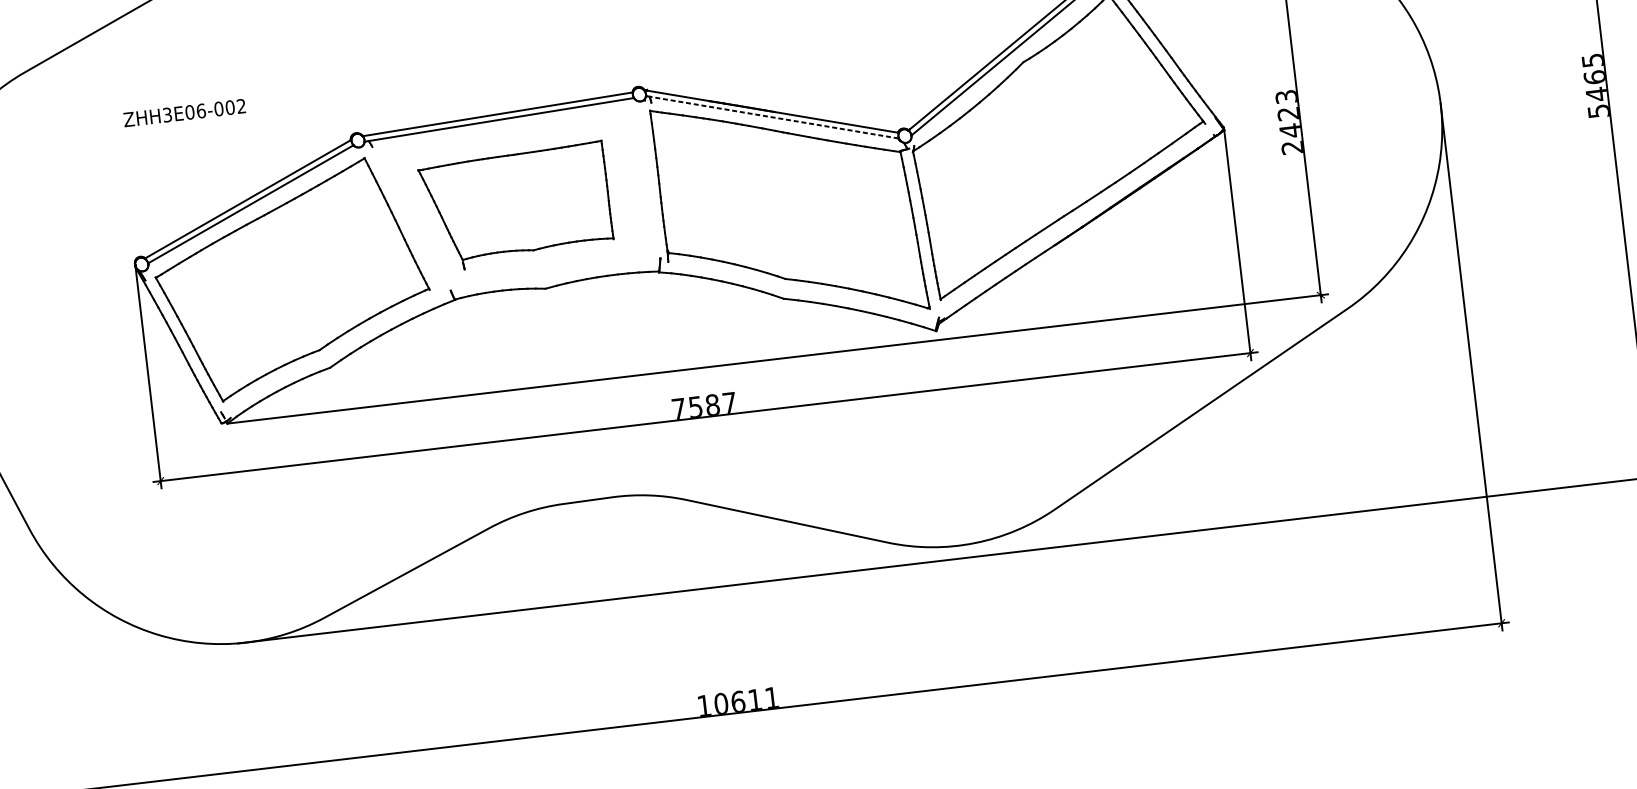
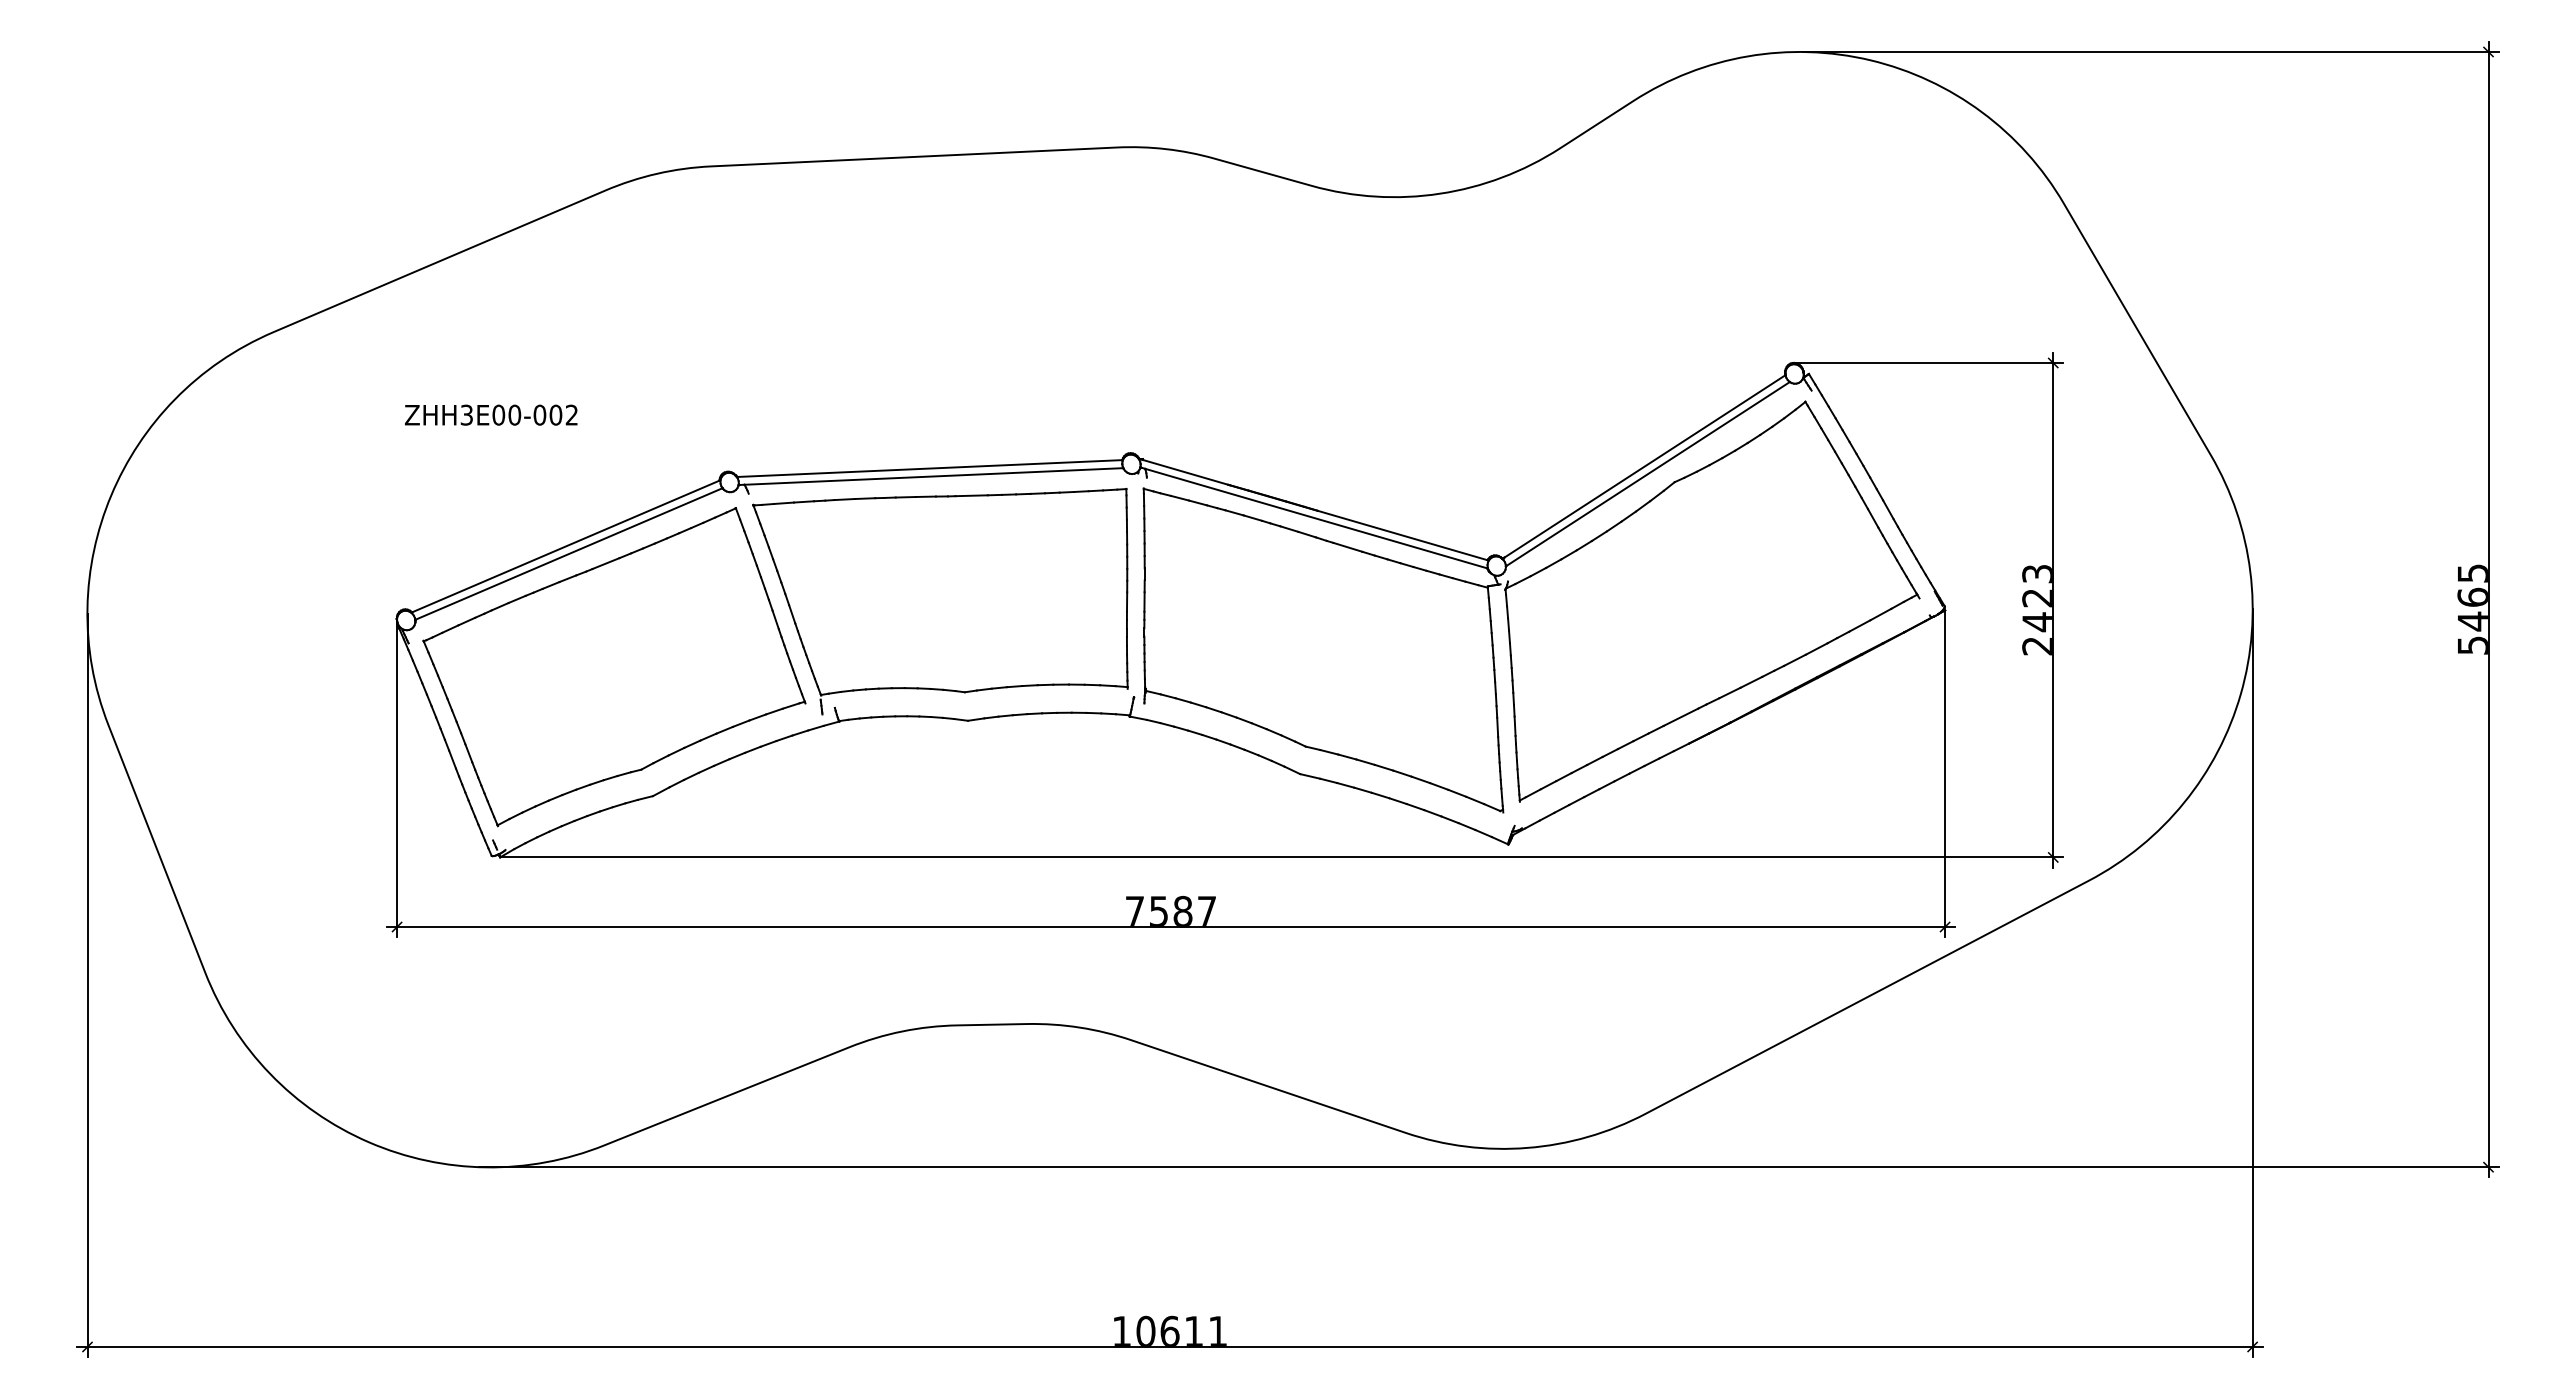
text: (200, 110) -> (514, 414), ZHH3E06-002 -> ZHH3E00-002
line: (773, 117) -> (1315, 518), dashed -> solid
part: (516, 207) -> (940, 601), size x1.43

